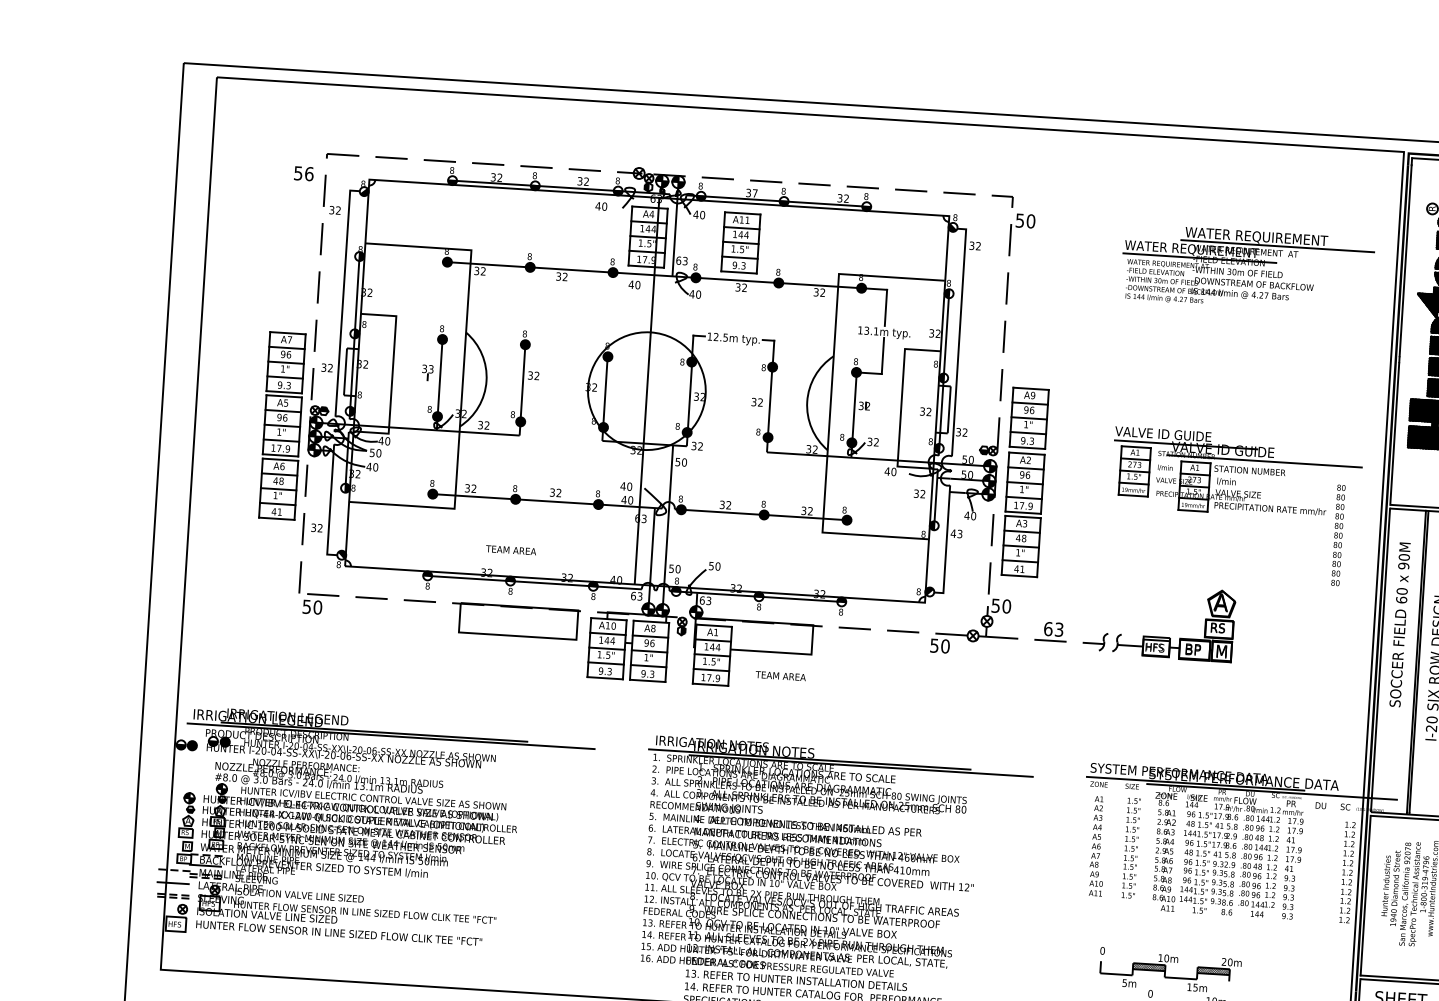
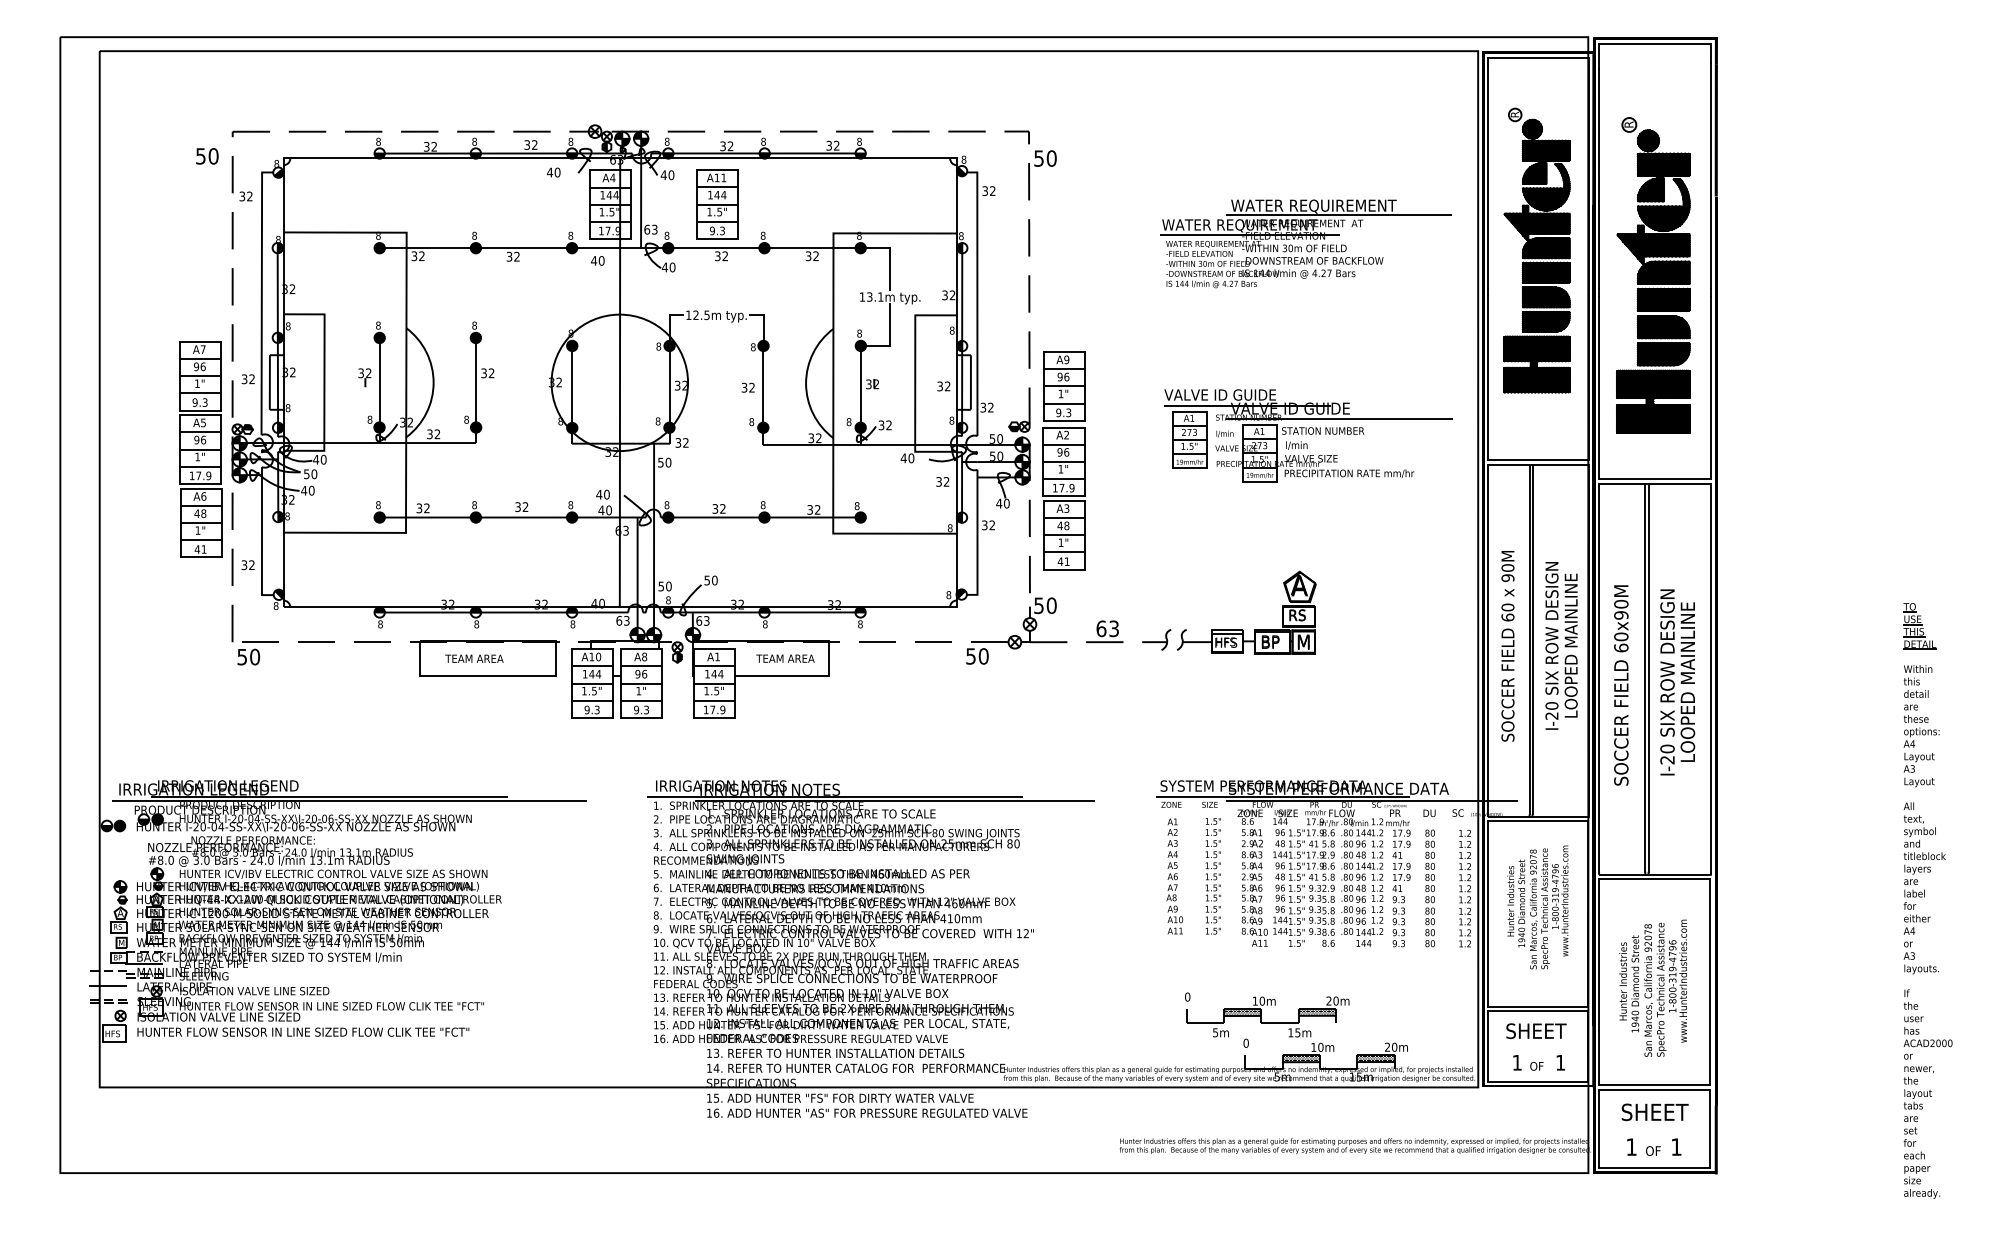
text: (309, 174) -> (213, 156), 56 -> 50
text: (755, 193) -> (730, 146), 37 -> 32
part: (1247, 268) -> (1305, 243), moved
text: (430, 369) -> (368, 373), 33 -> 32
text: (956, 533) -> (988, 525), 43 -> 32
text: (1337, 535) -> (1429, 888), moved
text: (511, 550) -> (474, 658), moved
text: (1399, 624) -> (1507, 646), moved
text: (780, 675) -> (785, 658), moved

